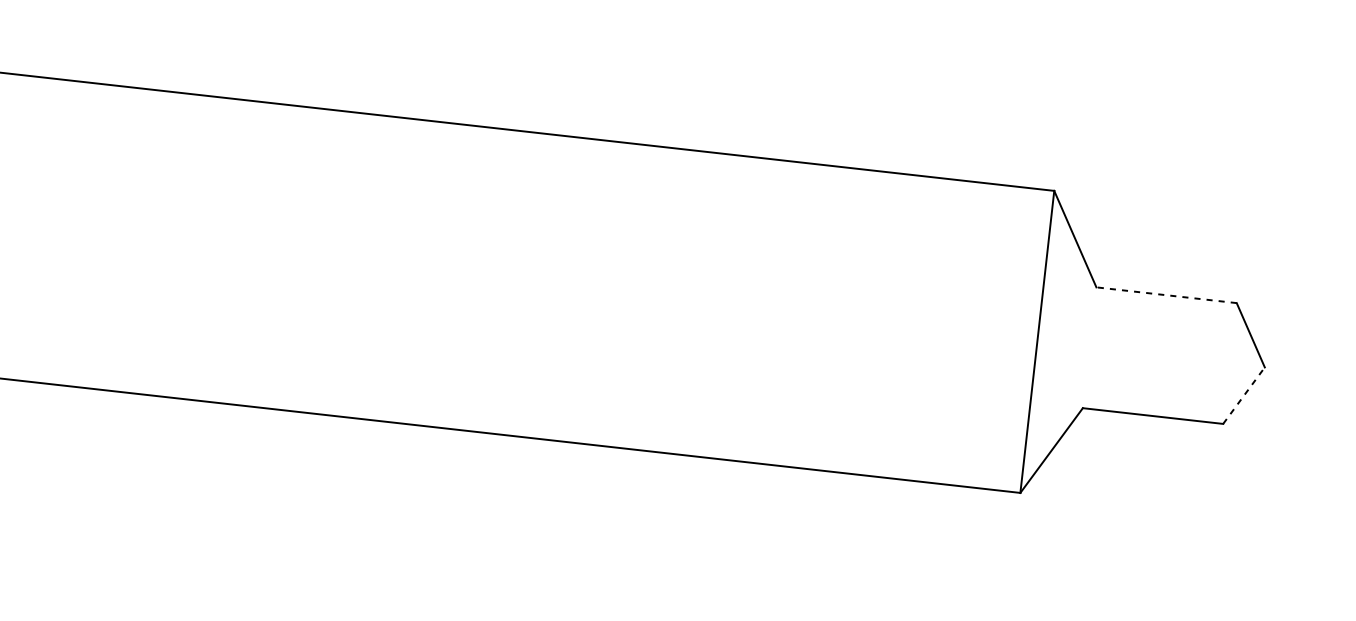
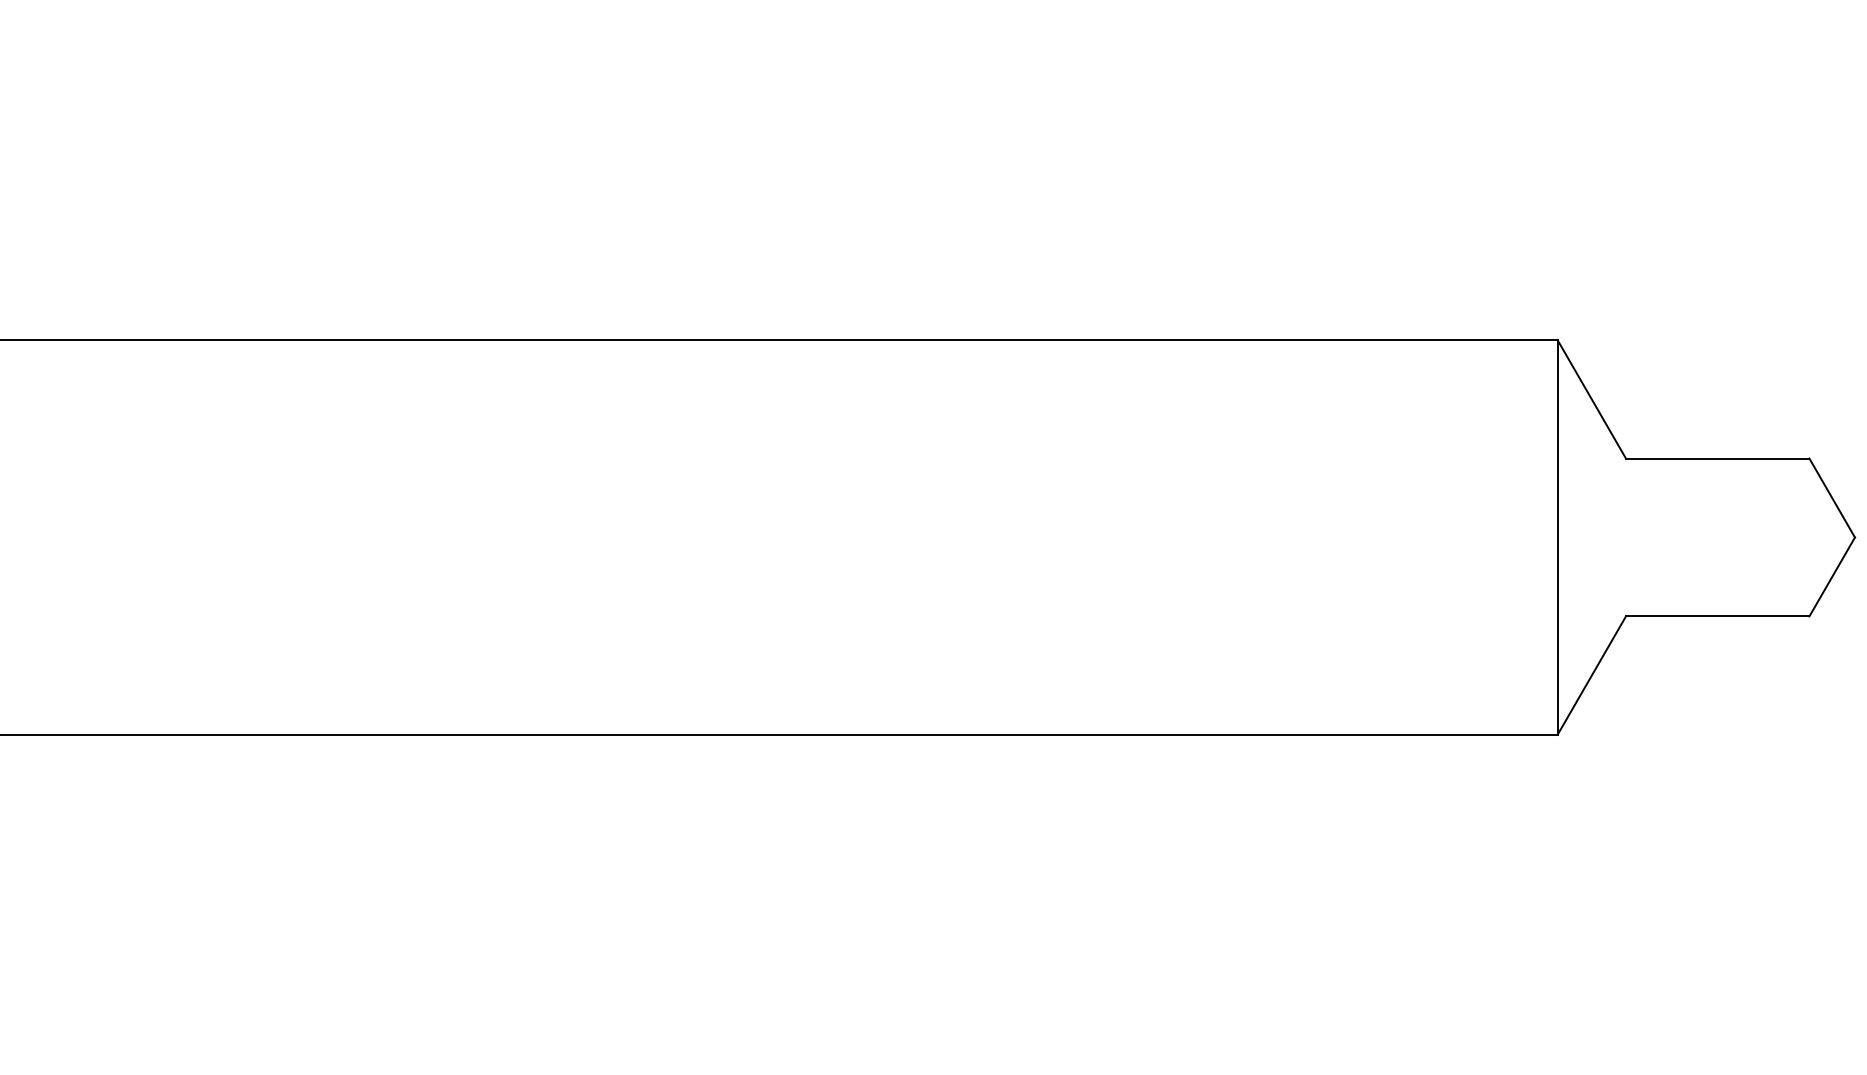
line: (1166, 295) -> (1717, 458), dashed -> solid
line: (1244, 395) -> (1832, 576), dashed -> solid

